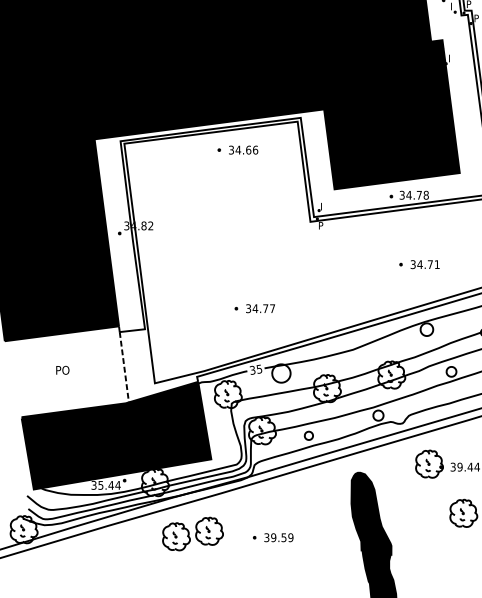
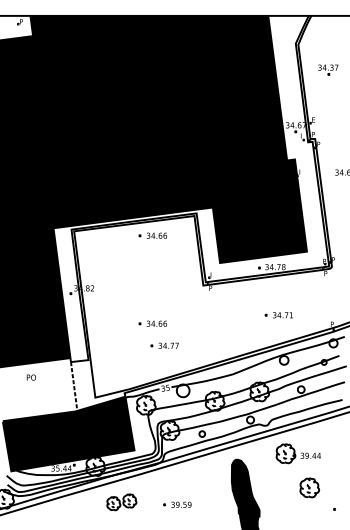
part: (237, 276) -> (152, 323), added
text: (61, 370) -> (30, 377), moved
part: (192, 534) -> (121, 502), size x0.7

